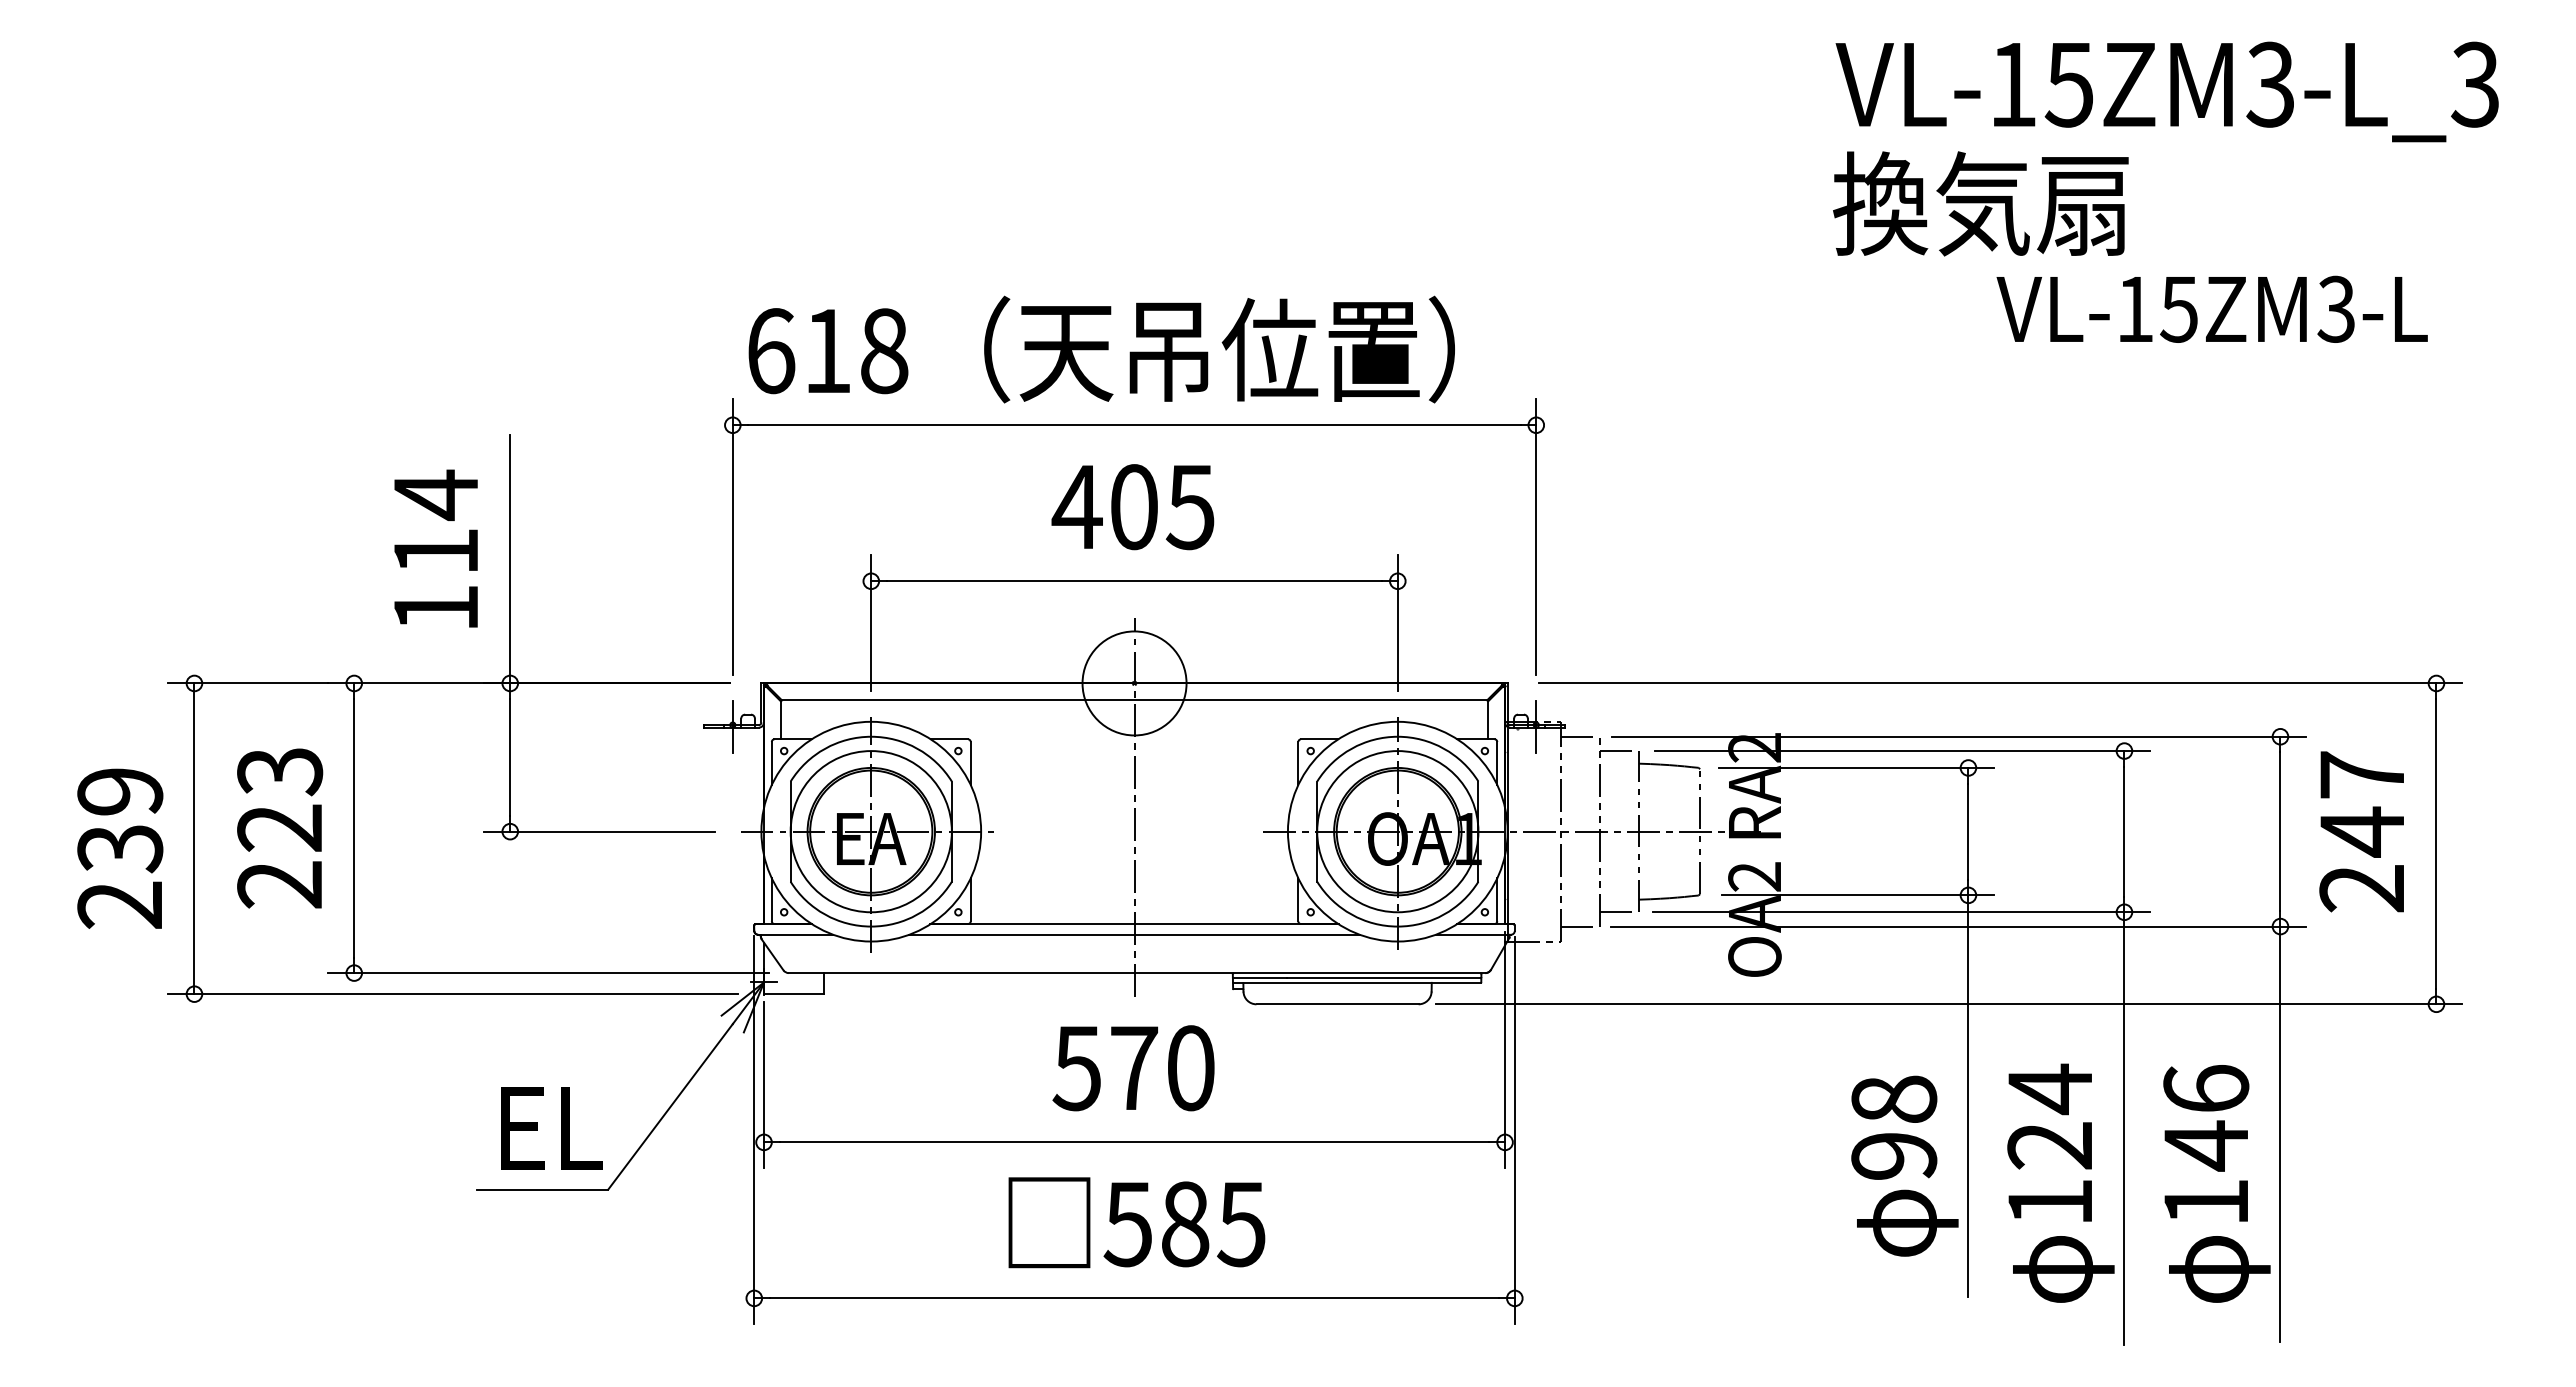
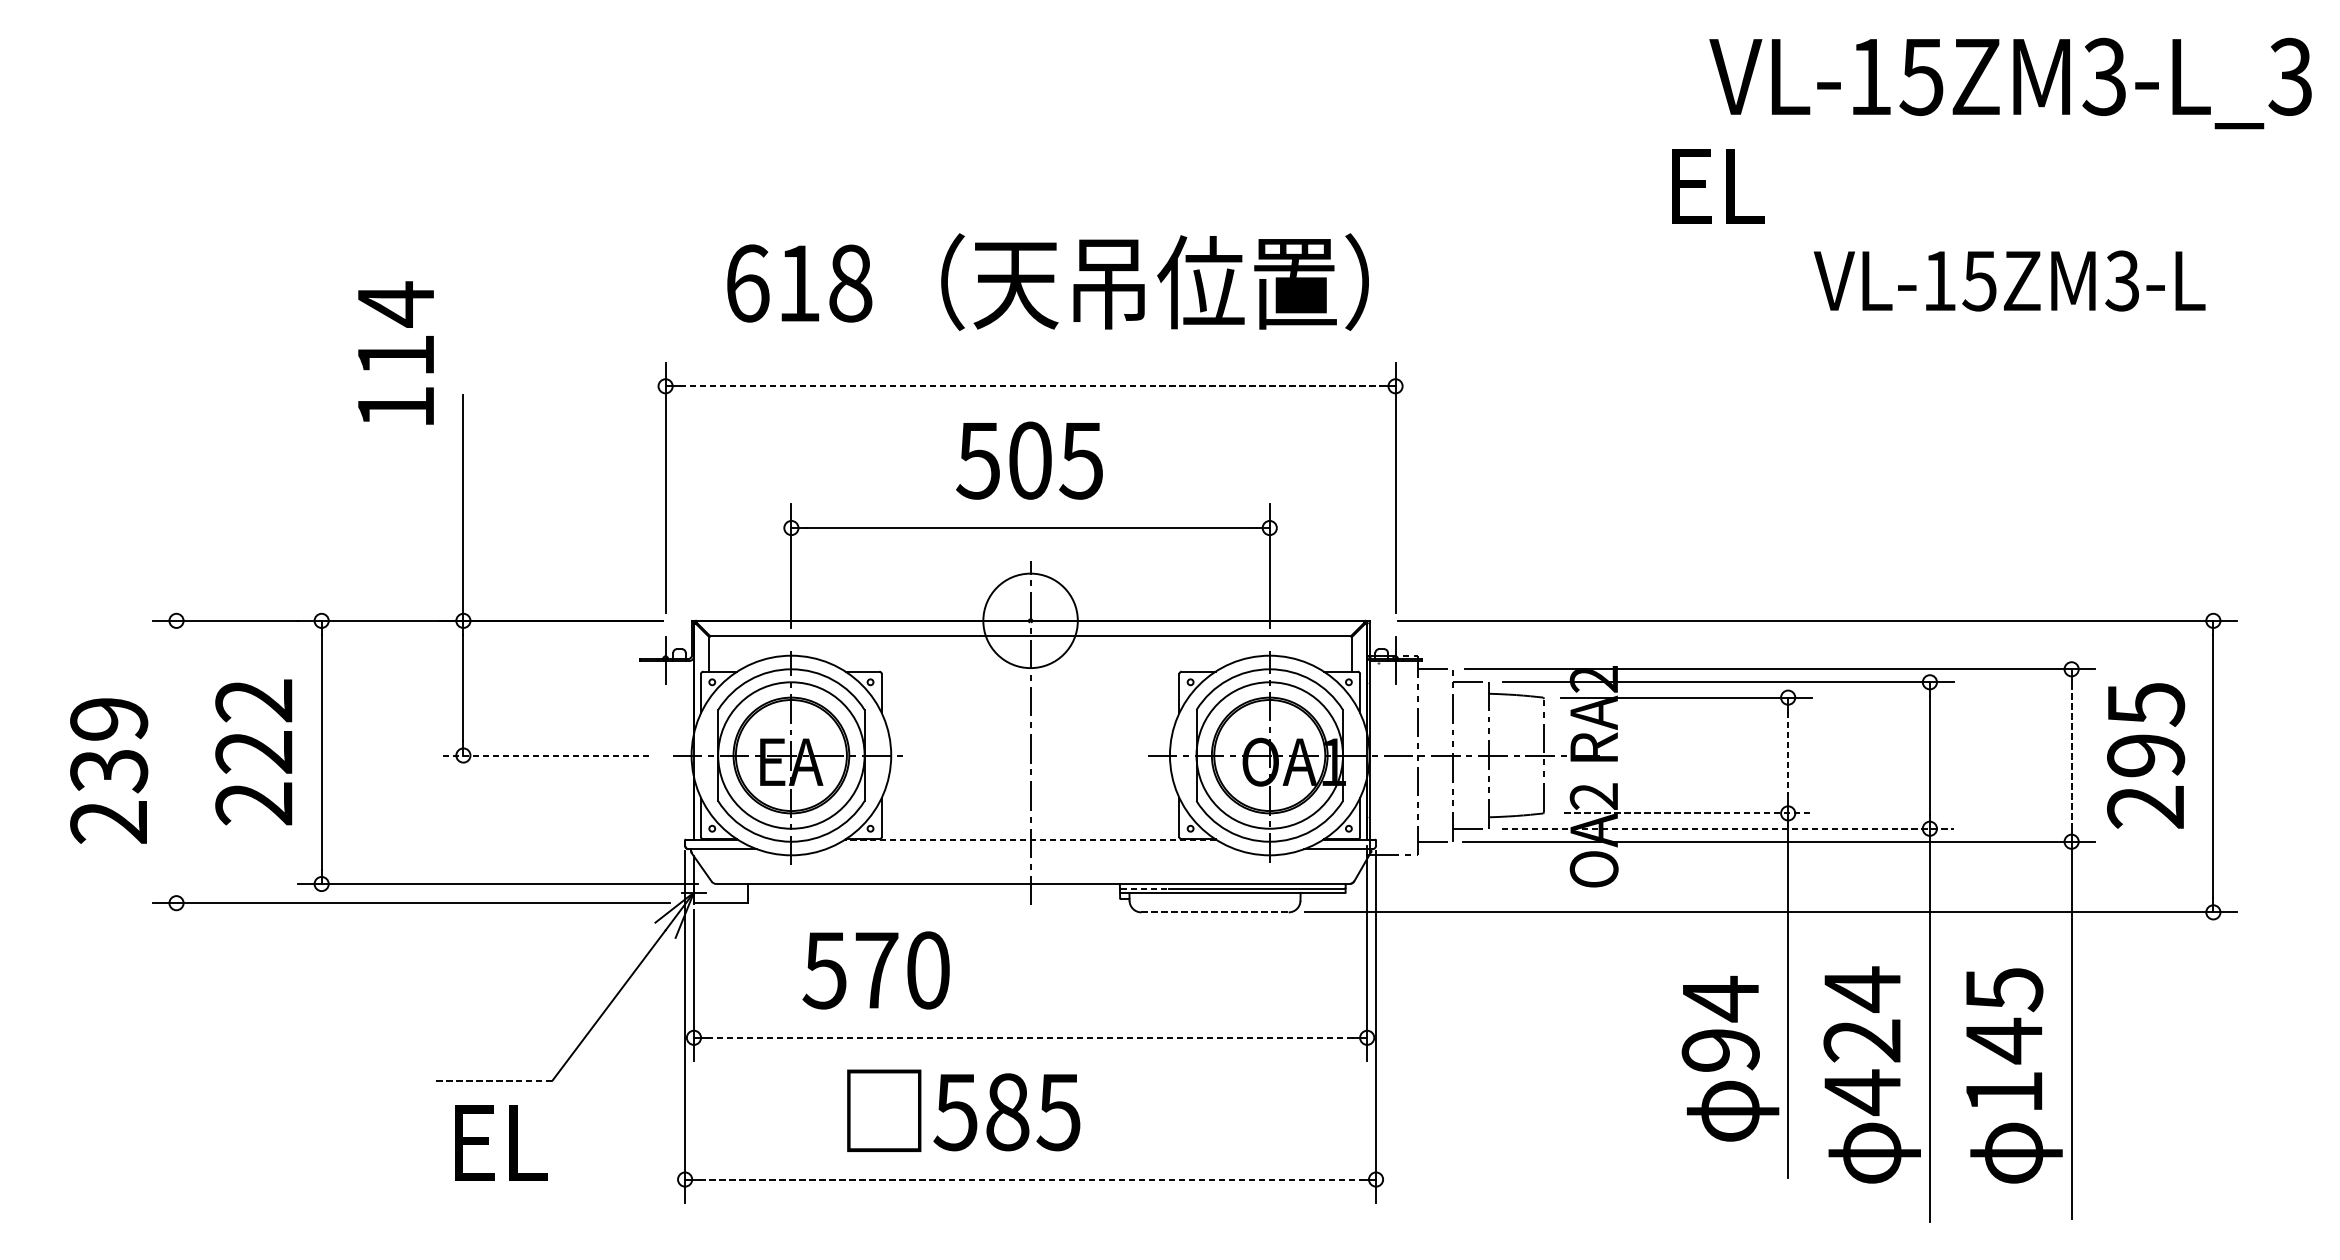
text: (2166, 91) -> (2009, 83), moved
text: (1980, 203) -> (1799, 184), 換気扇 -> EL
text: (1101, 349) -> (1047, 282), moved
line: (1135, 425) -> (1031, 386), solid -> dashed
text: (1076, 507) -> (977, 461), 405 -> 505
text: (435, 548) -> (395, 352), moved
text: (280, 772) -> (254, 701), 223 -> 222
text: (2362, 804) -> (2146, 730), 247 -> 295
line: (598, 831) -> (543, 755), solid -> dashed
line: (1968, 832) -> (1788, 756), solid -> dashed
line: (2280, 832) -> (2071, 756), solid -> dashed
line: (194, 838) -> (176, 761), removed
line: (1858, 895) -> (1688, 813), solid -> dashed
line: (1901, 912) -> (1727, 828), solid -> dashed
line: (1134, 924) -> (1030, 839), solid -> dashed
line: (1134, 934) -> (1030, 848), removed
line: (1261, 978) -> (1145, 888), solid -> dashed
line: (1338, 1004) -> (1215, 912), solid -> dashed
text: (1133, 1068) -> (876, 970), moved
text: (2206, 1089) -> (2004, 989), 146 -> 145
text: (1894, 1099) -> (1721, 998), 98 -> 94
text: (551, 1128) -> (500, 1143), moved
line: (1134, 1142) -> (1030, 1037), solid -> dashed
line: (542, 1189) -> (492, 1080), solid -> dashed
text: (2049, 1202) -> (1861, 1092), 124 -> 424
text: (1136, 1222) -> (963, 1110), moved
line: (1134, 1298) -> (1030, 1179), solid -> dashed

